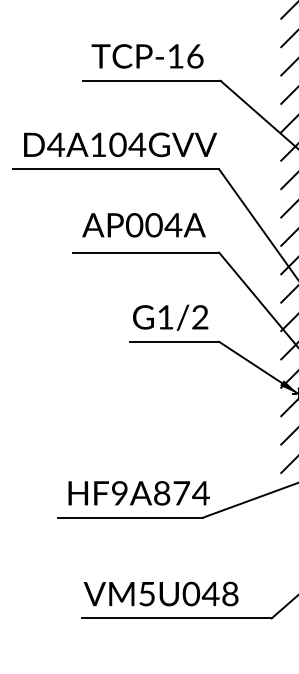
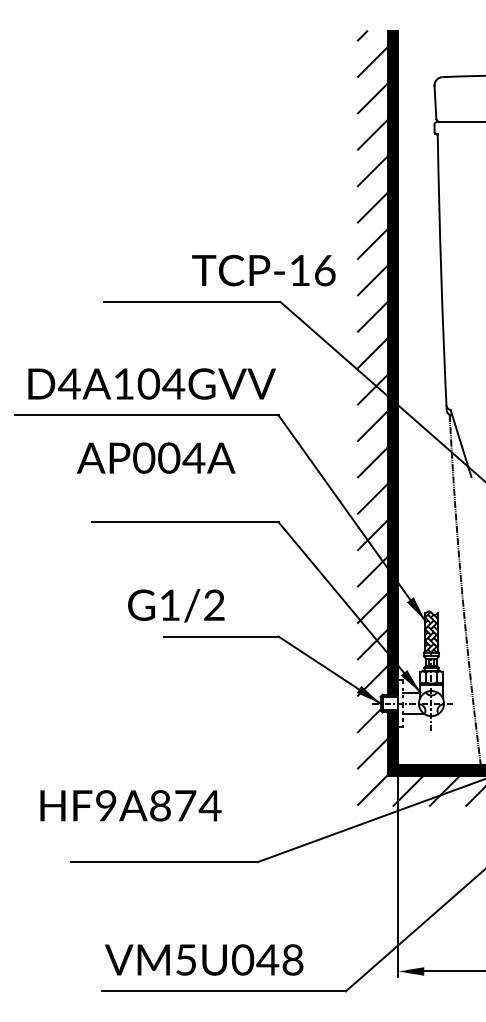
text: (147, 56) -> (263, 270), moved
text: (144, 224) -> (156, 457), moved
text: (170, 317) -> (176, 605), moved
text: (138, 493) -> (130, 805), moved

